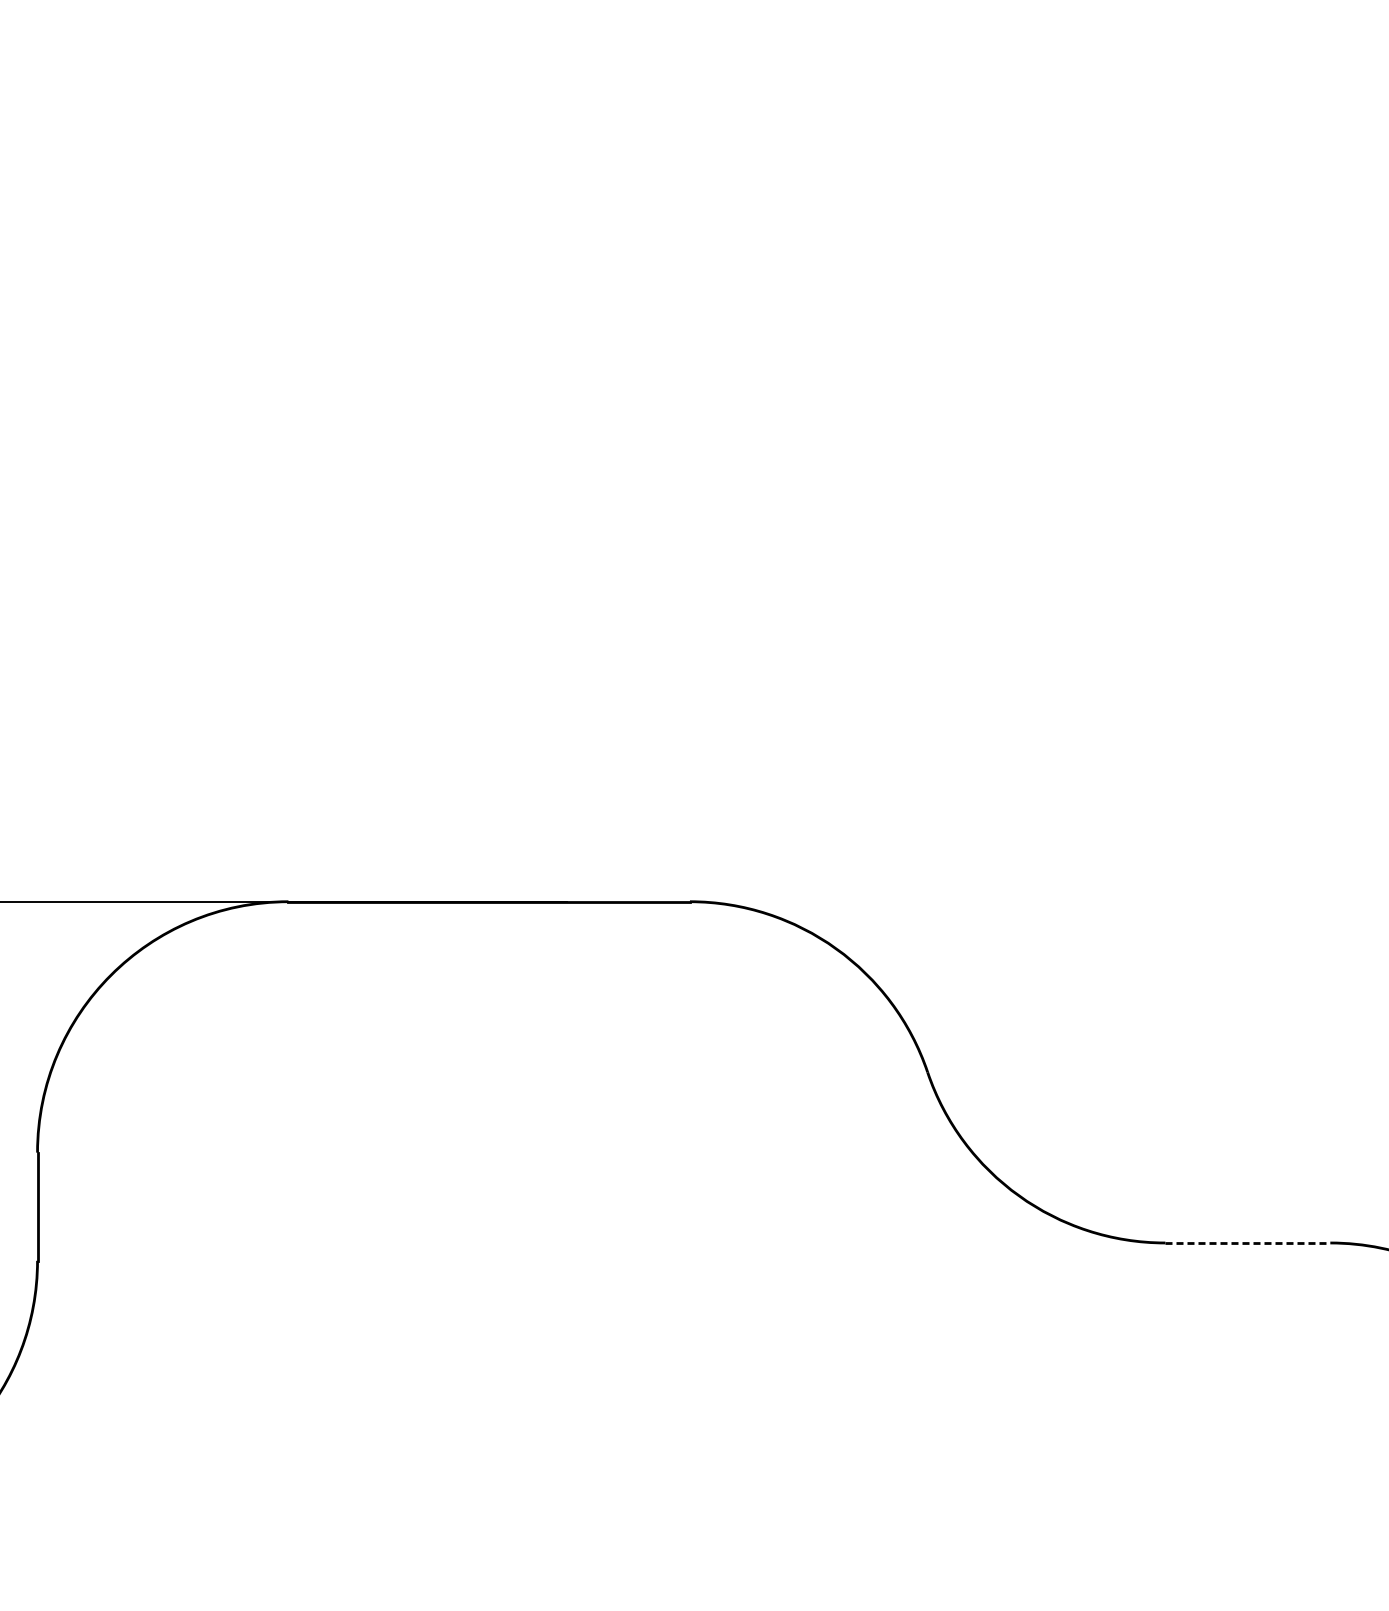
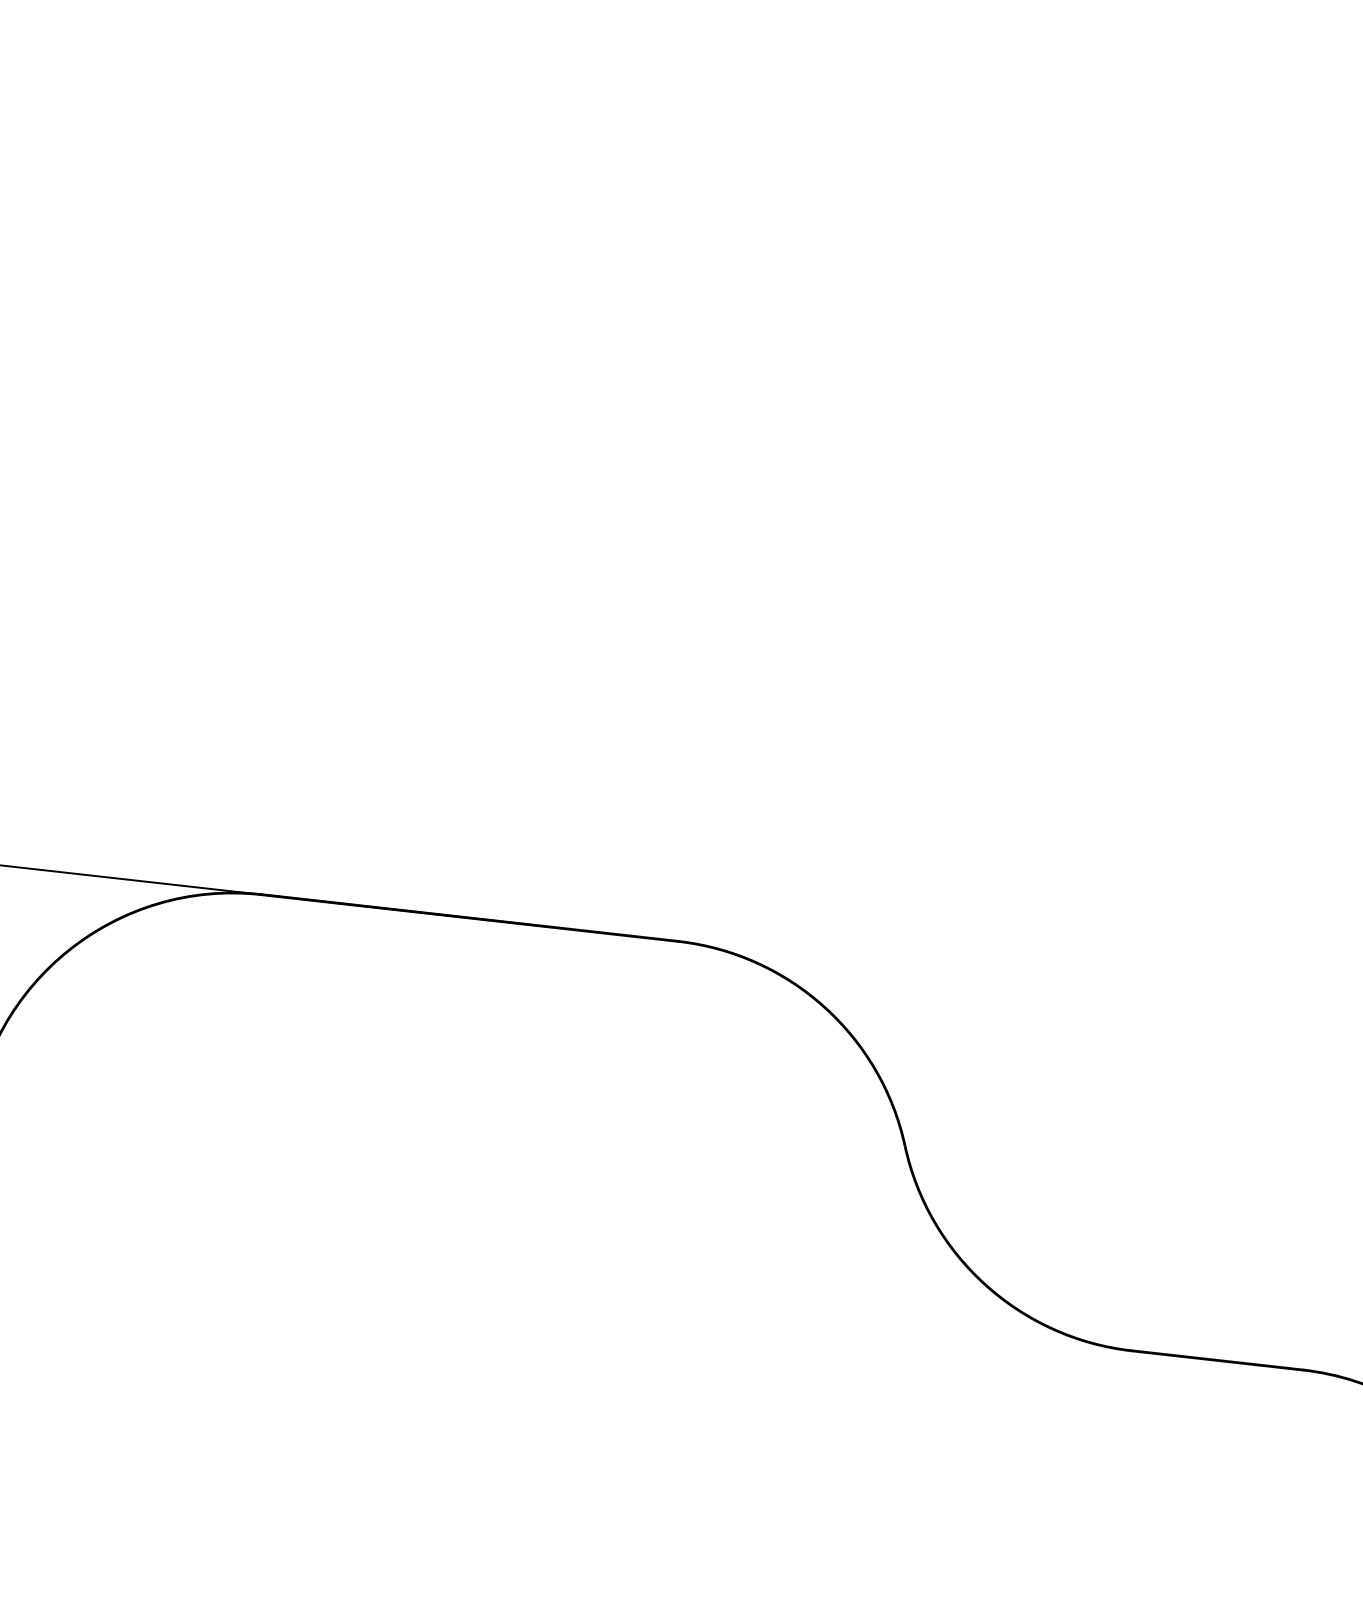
line: (1248, 1242) -> (1218, 1359), dashed -> solid

